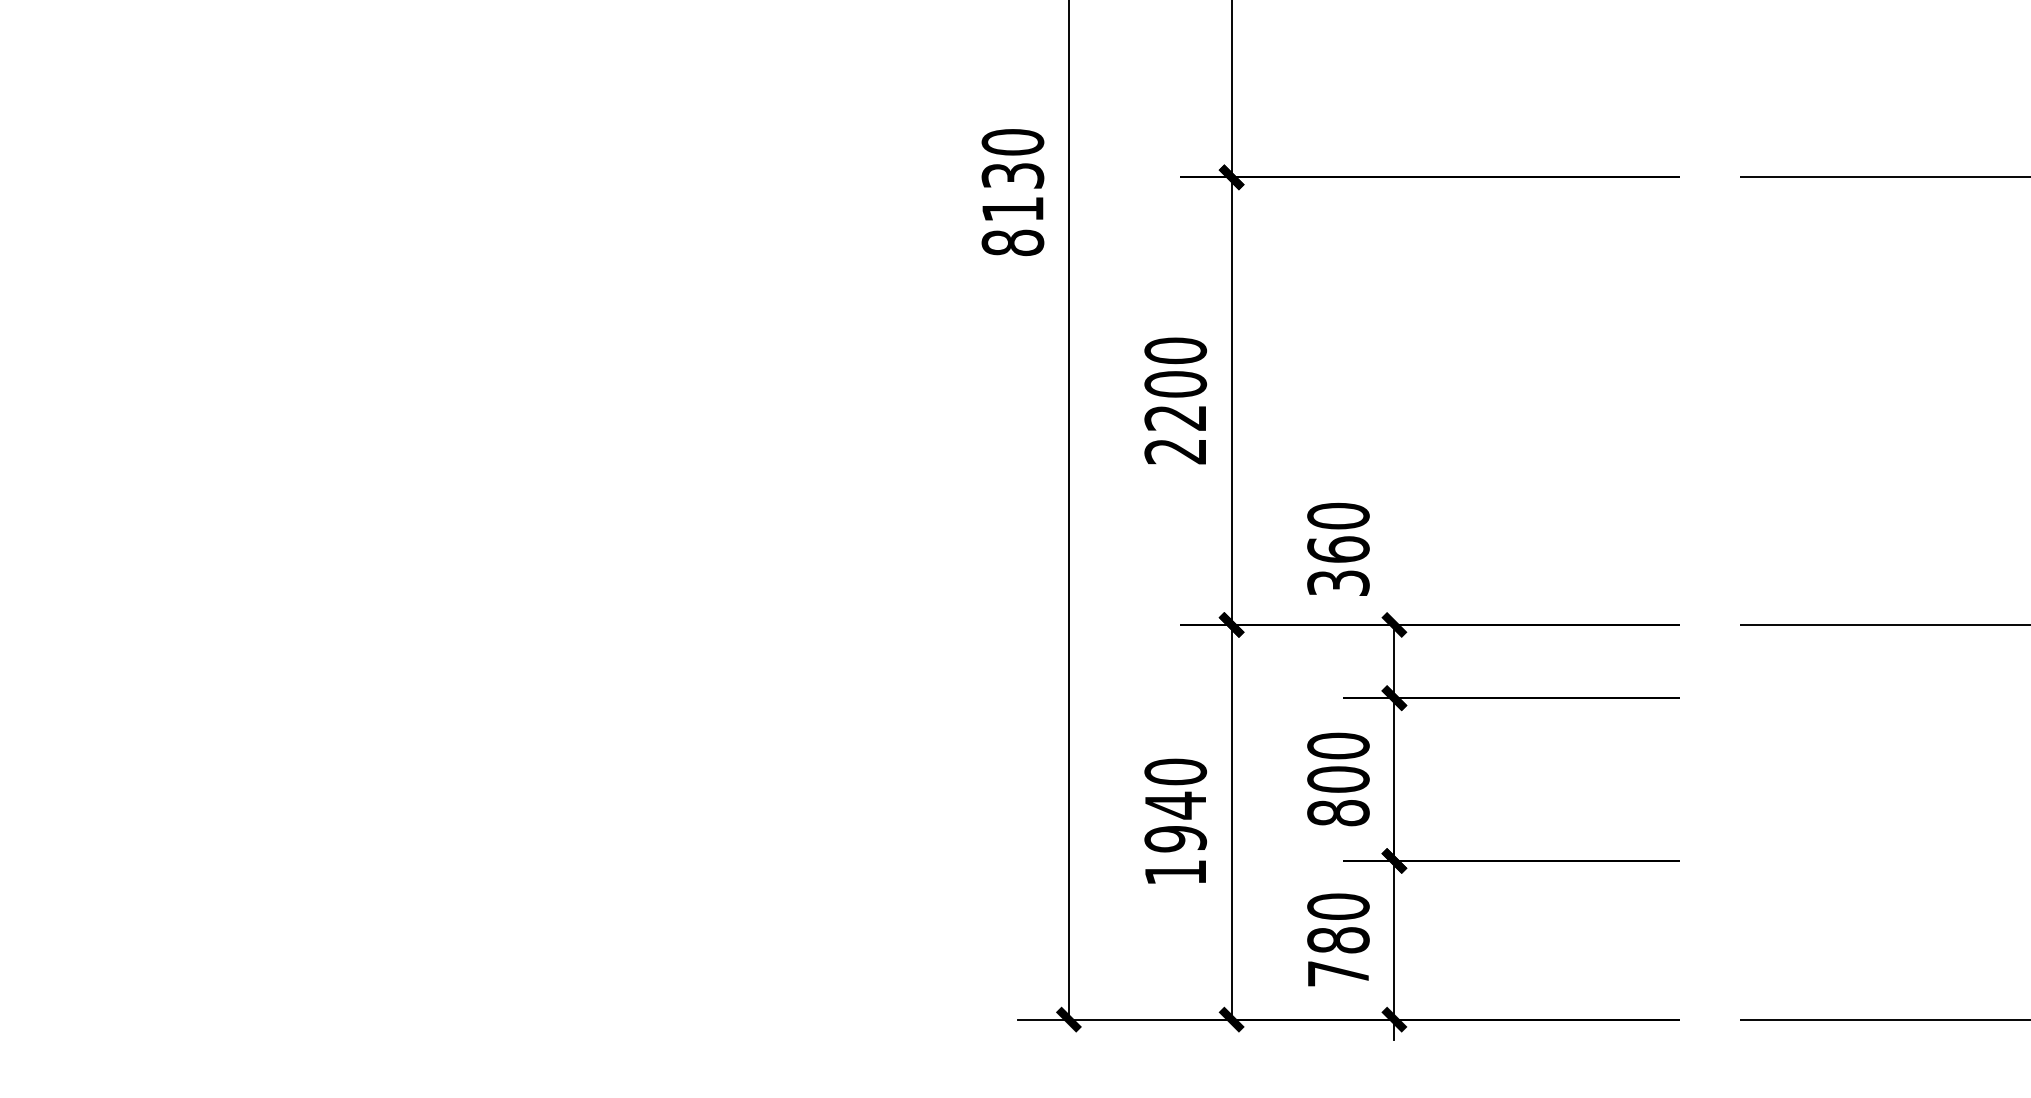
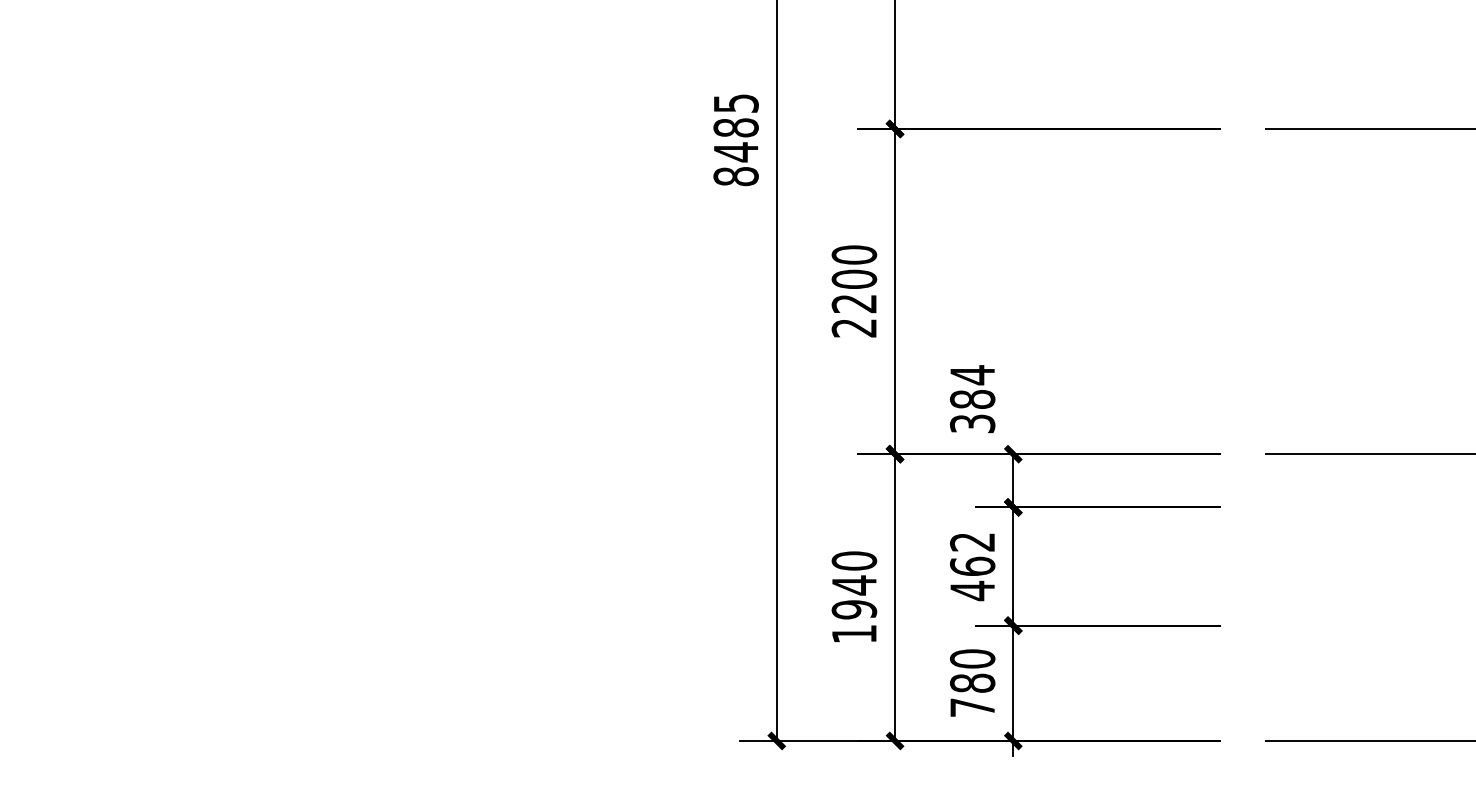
text: (1012, 176) -> (735, 128), 8130 -> 8485
text: (1338, 532) -> (972, 387), 360 -> 384
text: (1338, 779) -> (972, 566), 800 -> 462

